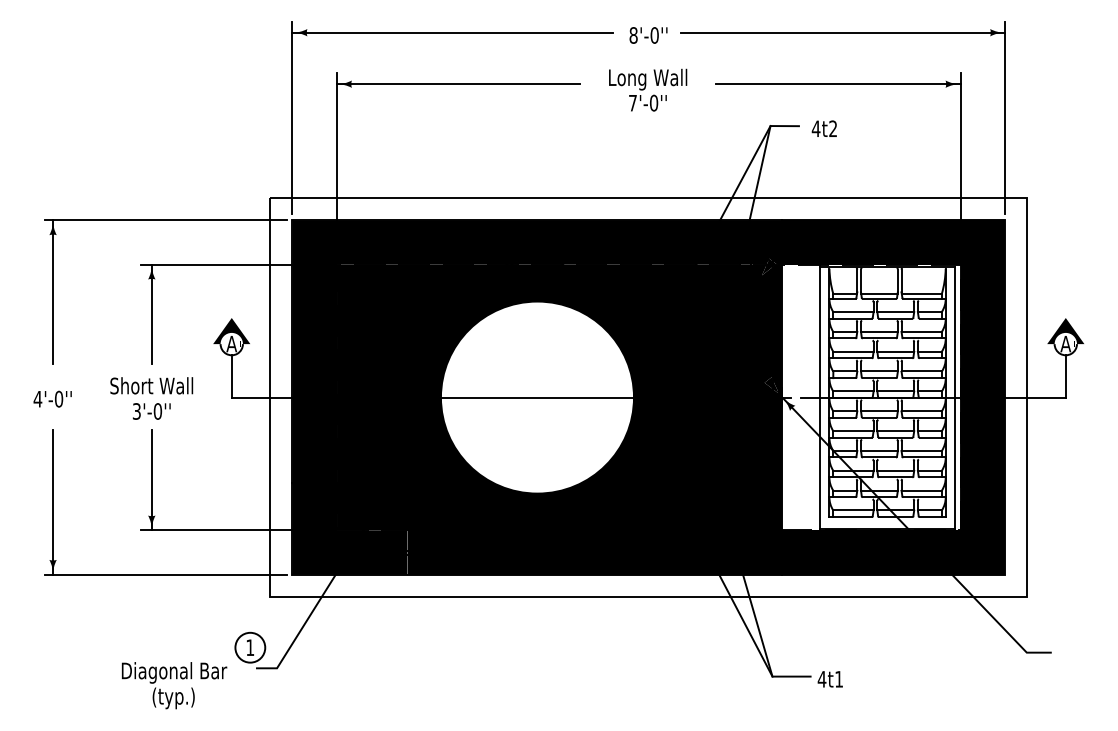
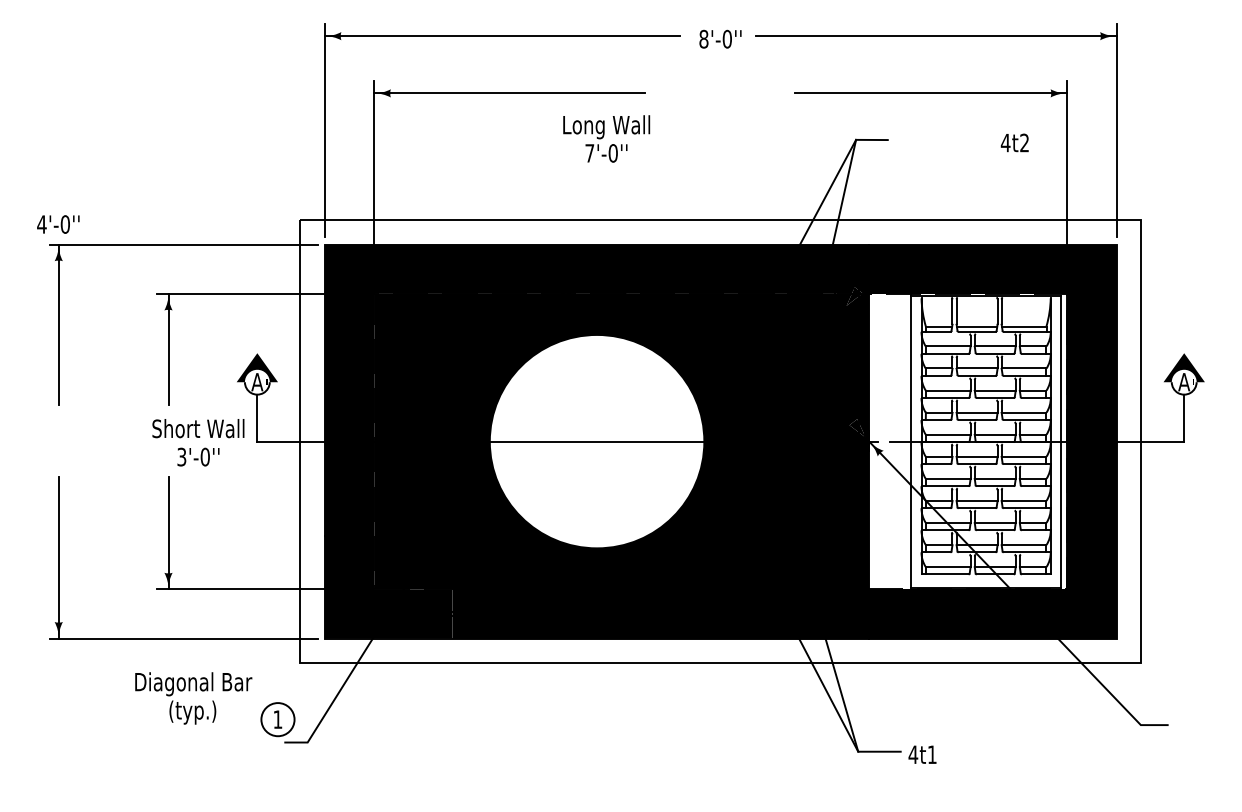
text: (648, 89) -> (607, 138), moved
text: (823, 128) -> (1013, 142), moved
text: (52, 398) -> (58, 223), moved
text: (151, 398) -> (198, 442), moved
text: (174, 685) -> (193, 698), moved

